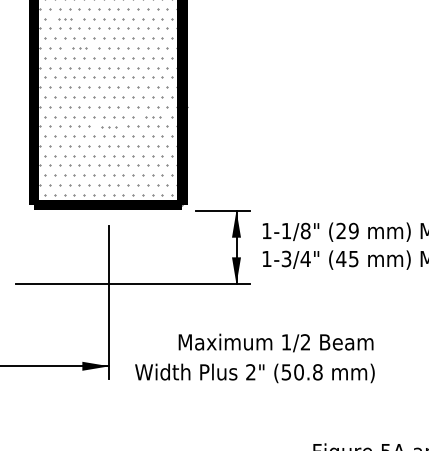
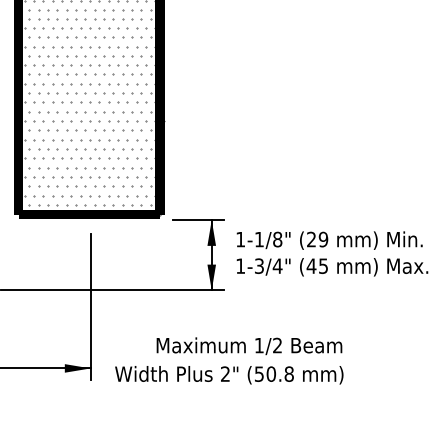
part: (65, 19) -> (48, 37), size x1.67
part: (79, 48) -> (62, 65), size x1.43
part: (153, 116) -> (132, 130), size x1.43
part: (109, 127) -> (90, 140), size x1.43

